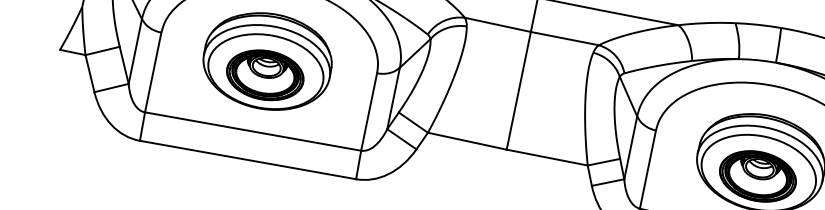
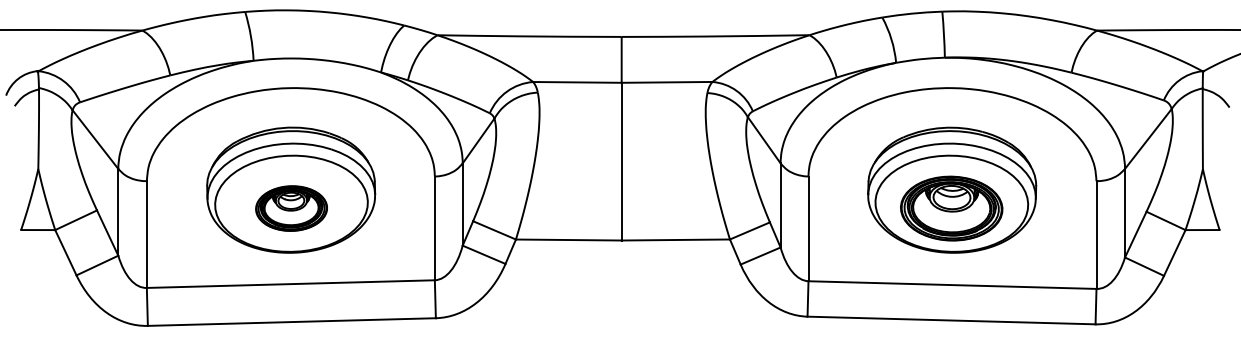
part: (265, 75) -> (291, 208), size x0.7

